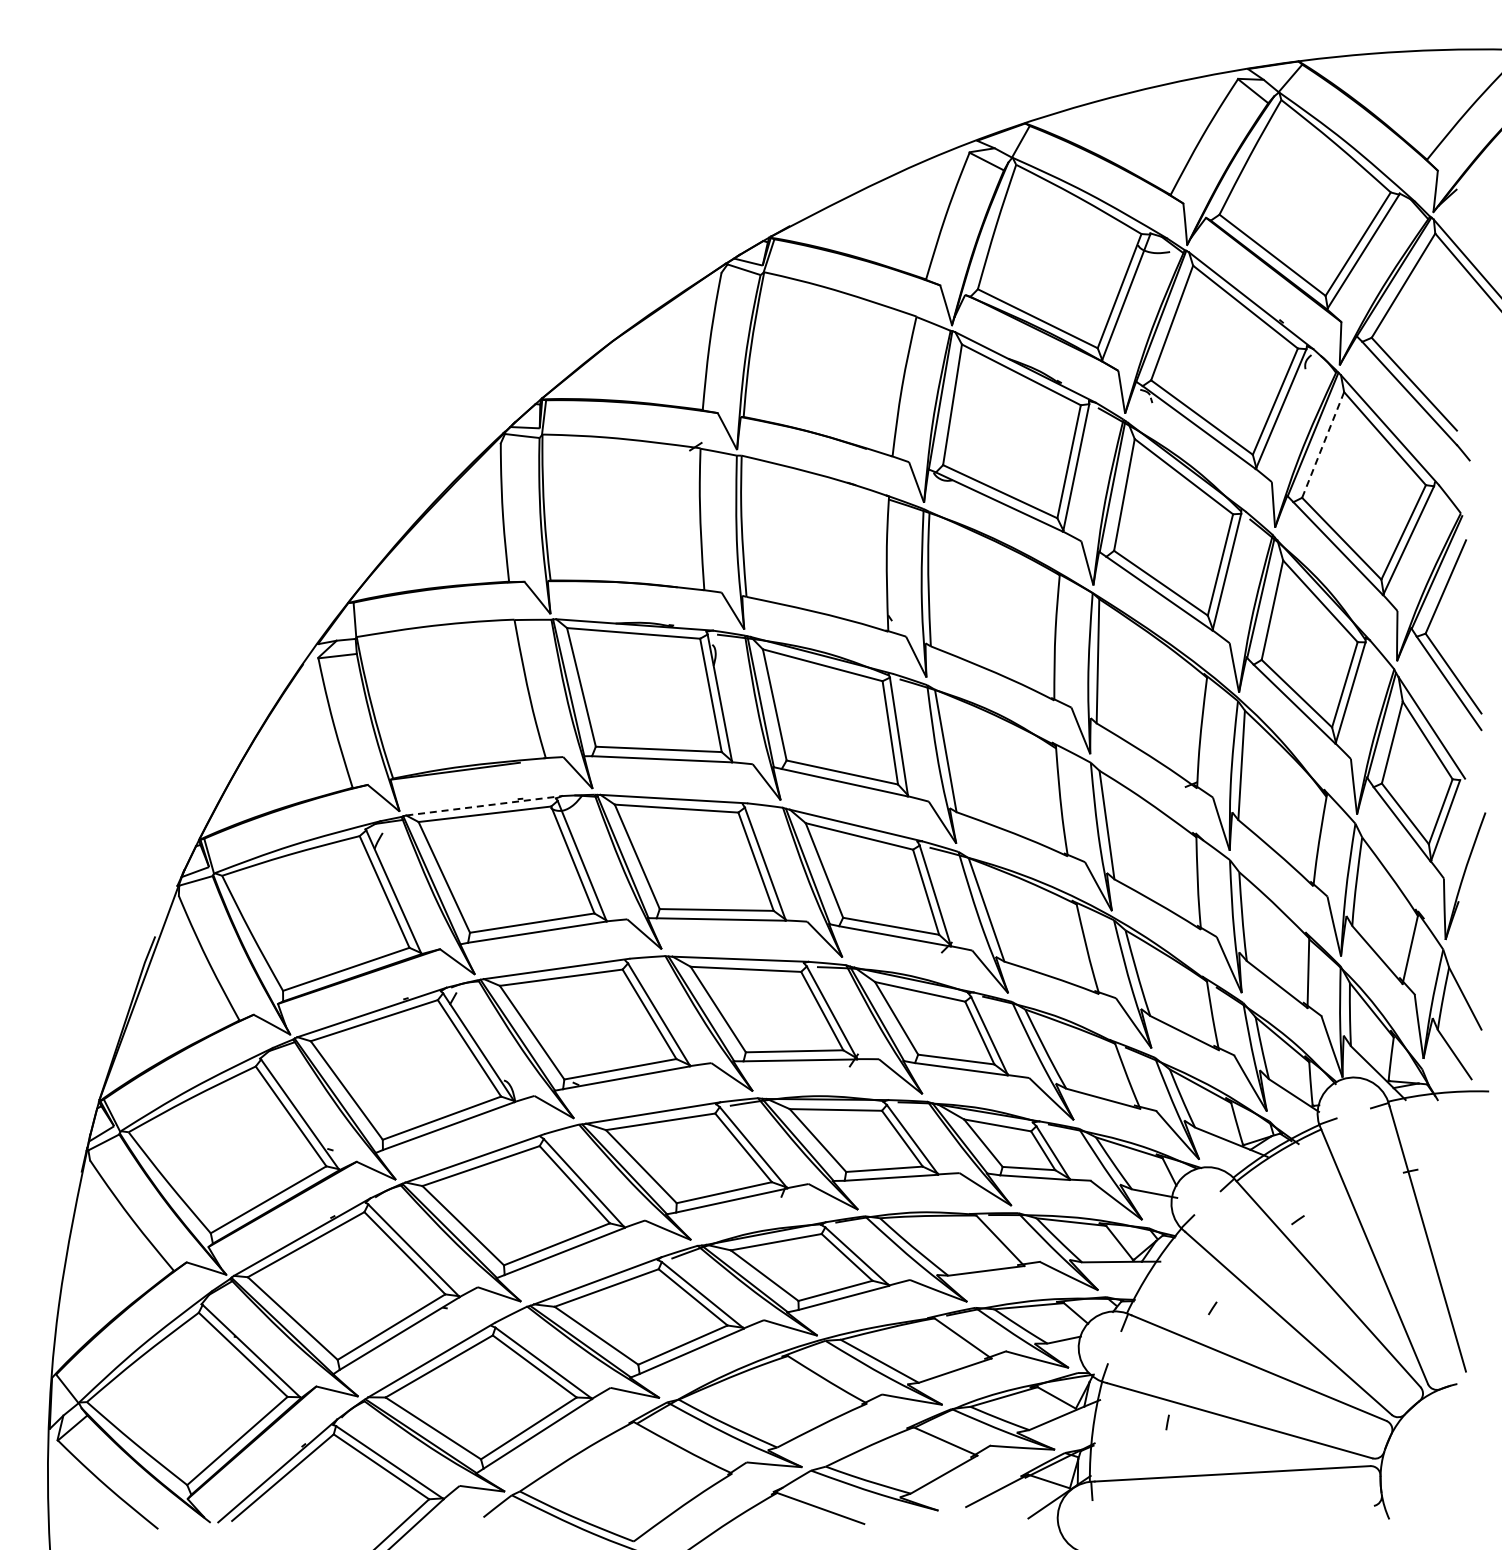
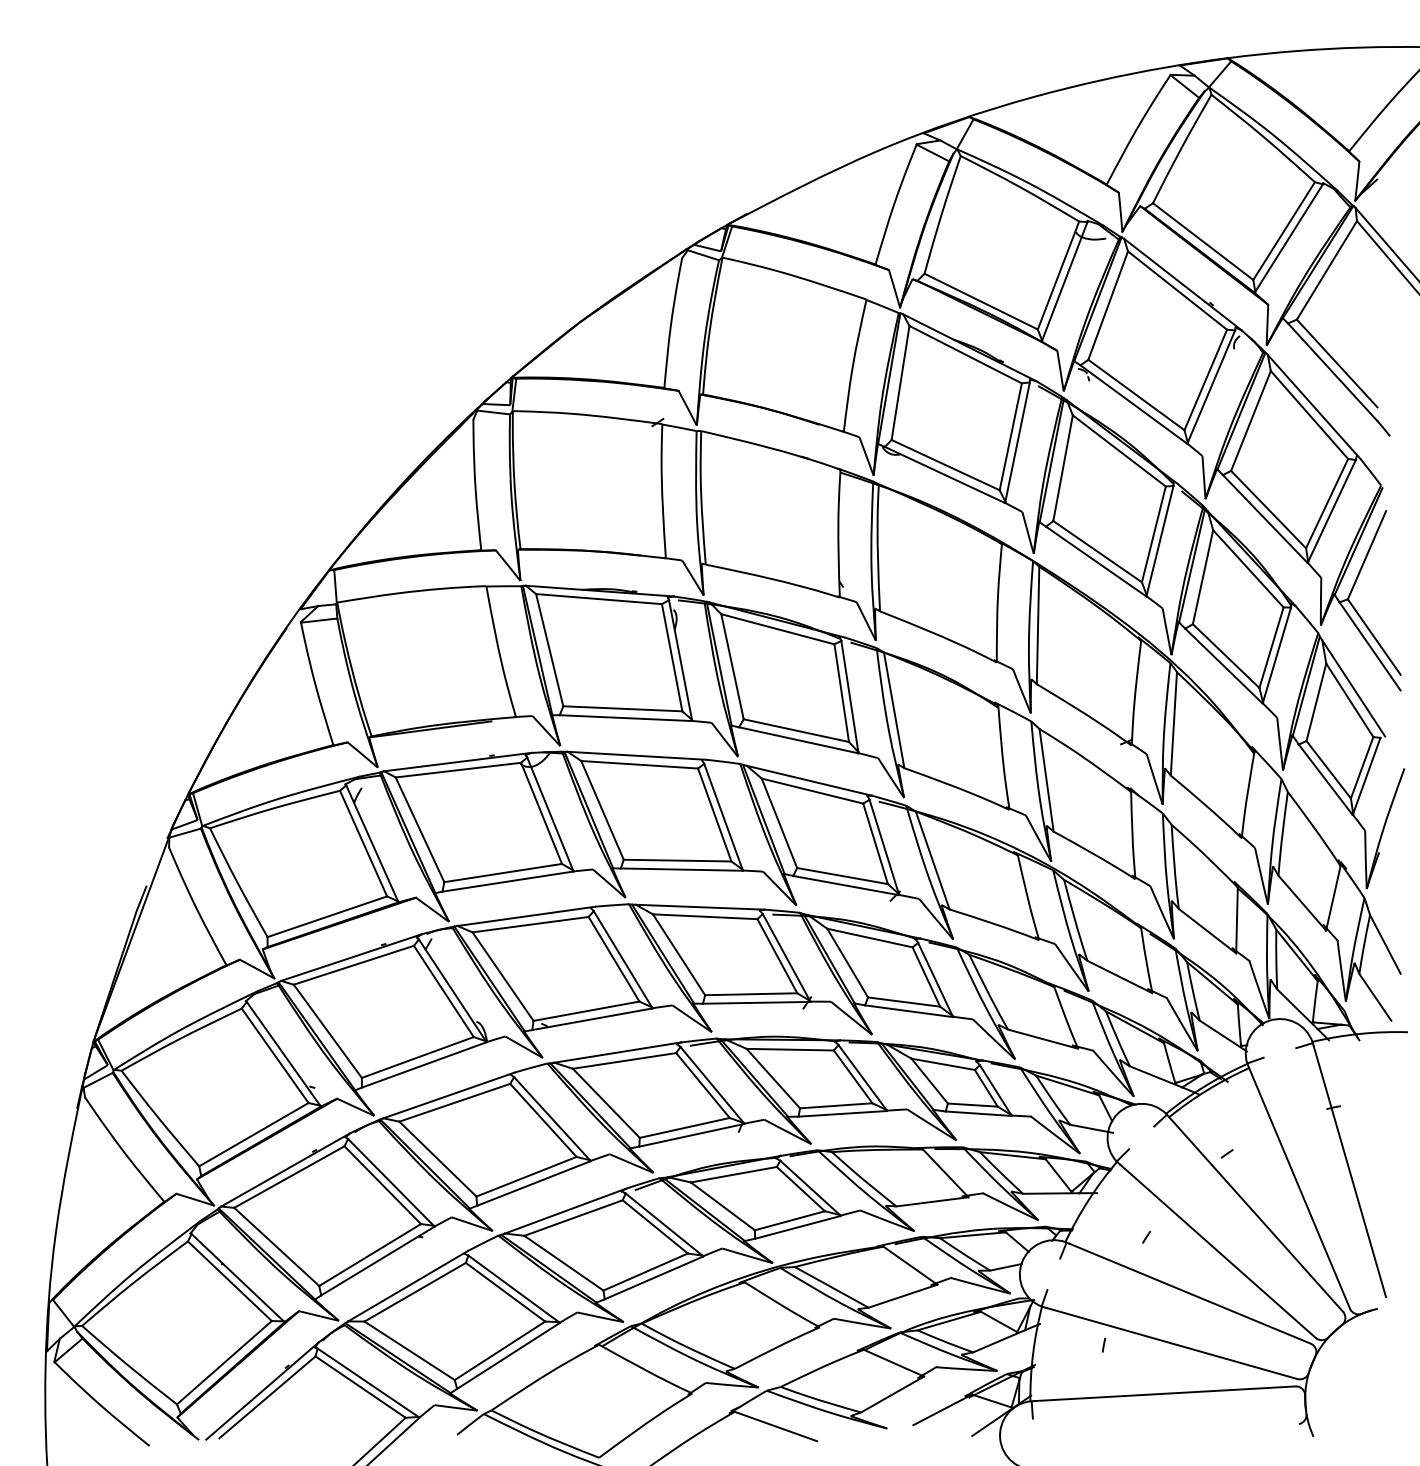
line: (1323, 444) -> (1251, 420), dashed -> solid
line: (484, 805) -> (458, 761), dashed -> solid

